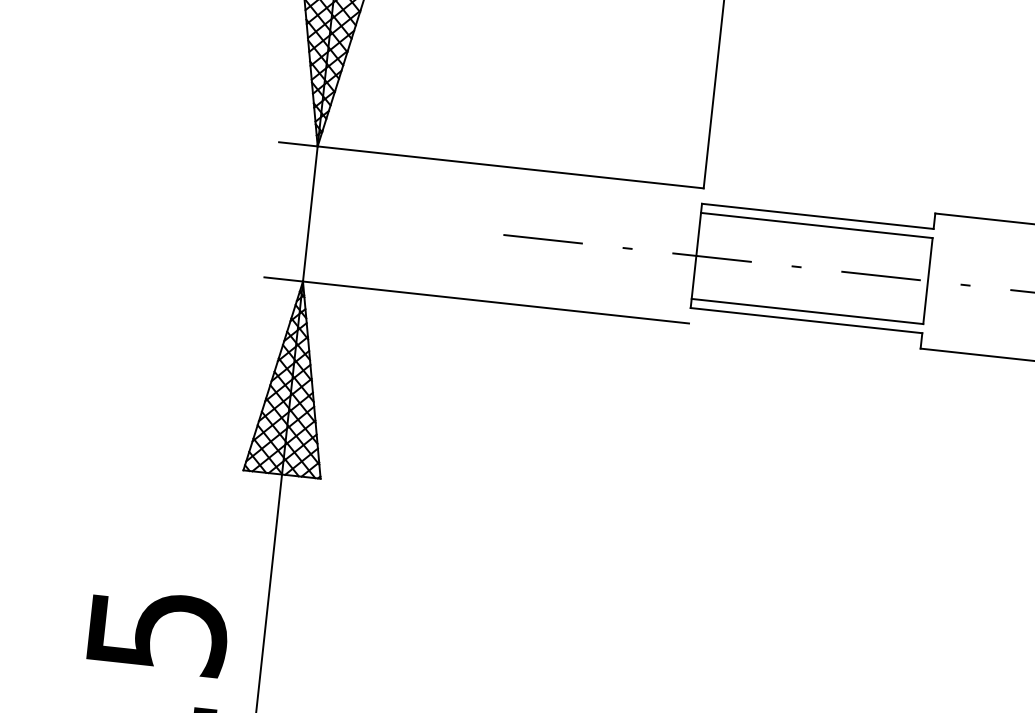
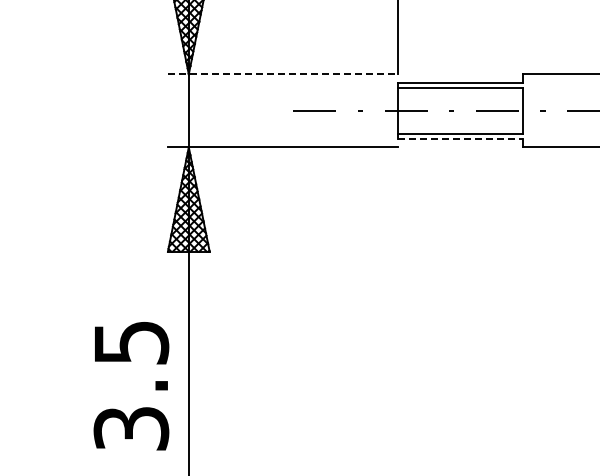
line: (490, 165) -> (282, 74), solid -> dashed
line: (807, 321) -> (460, 139), solid -> dashed

